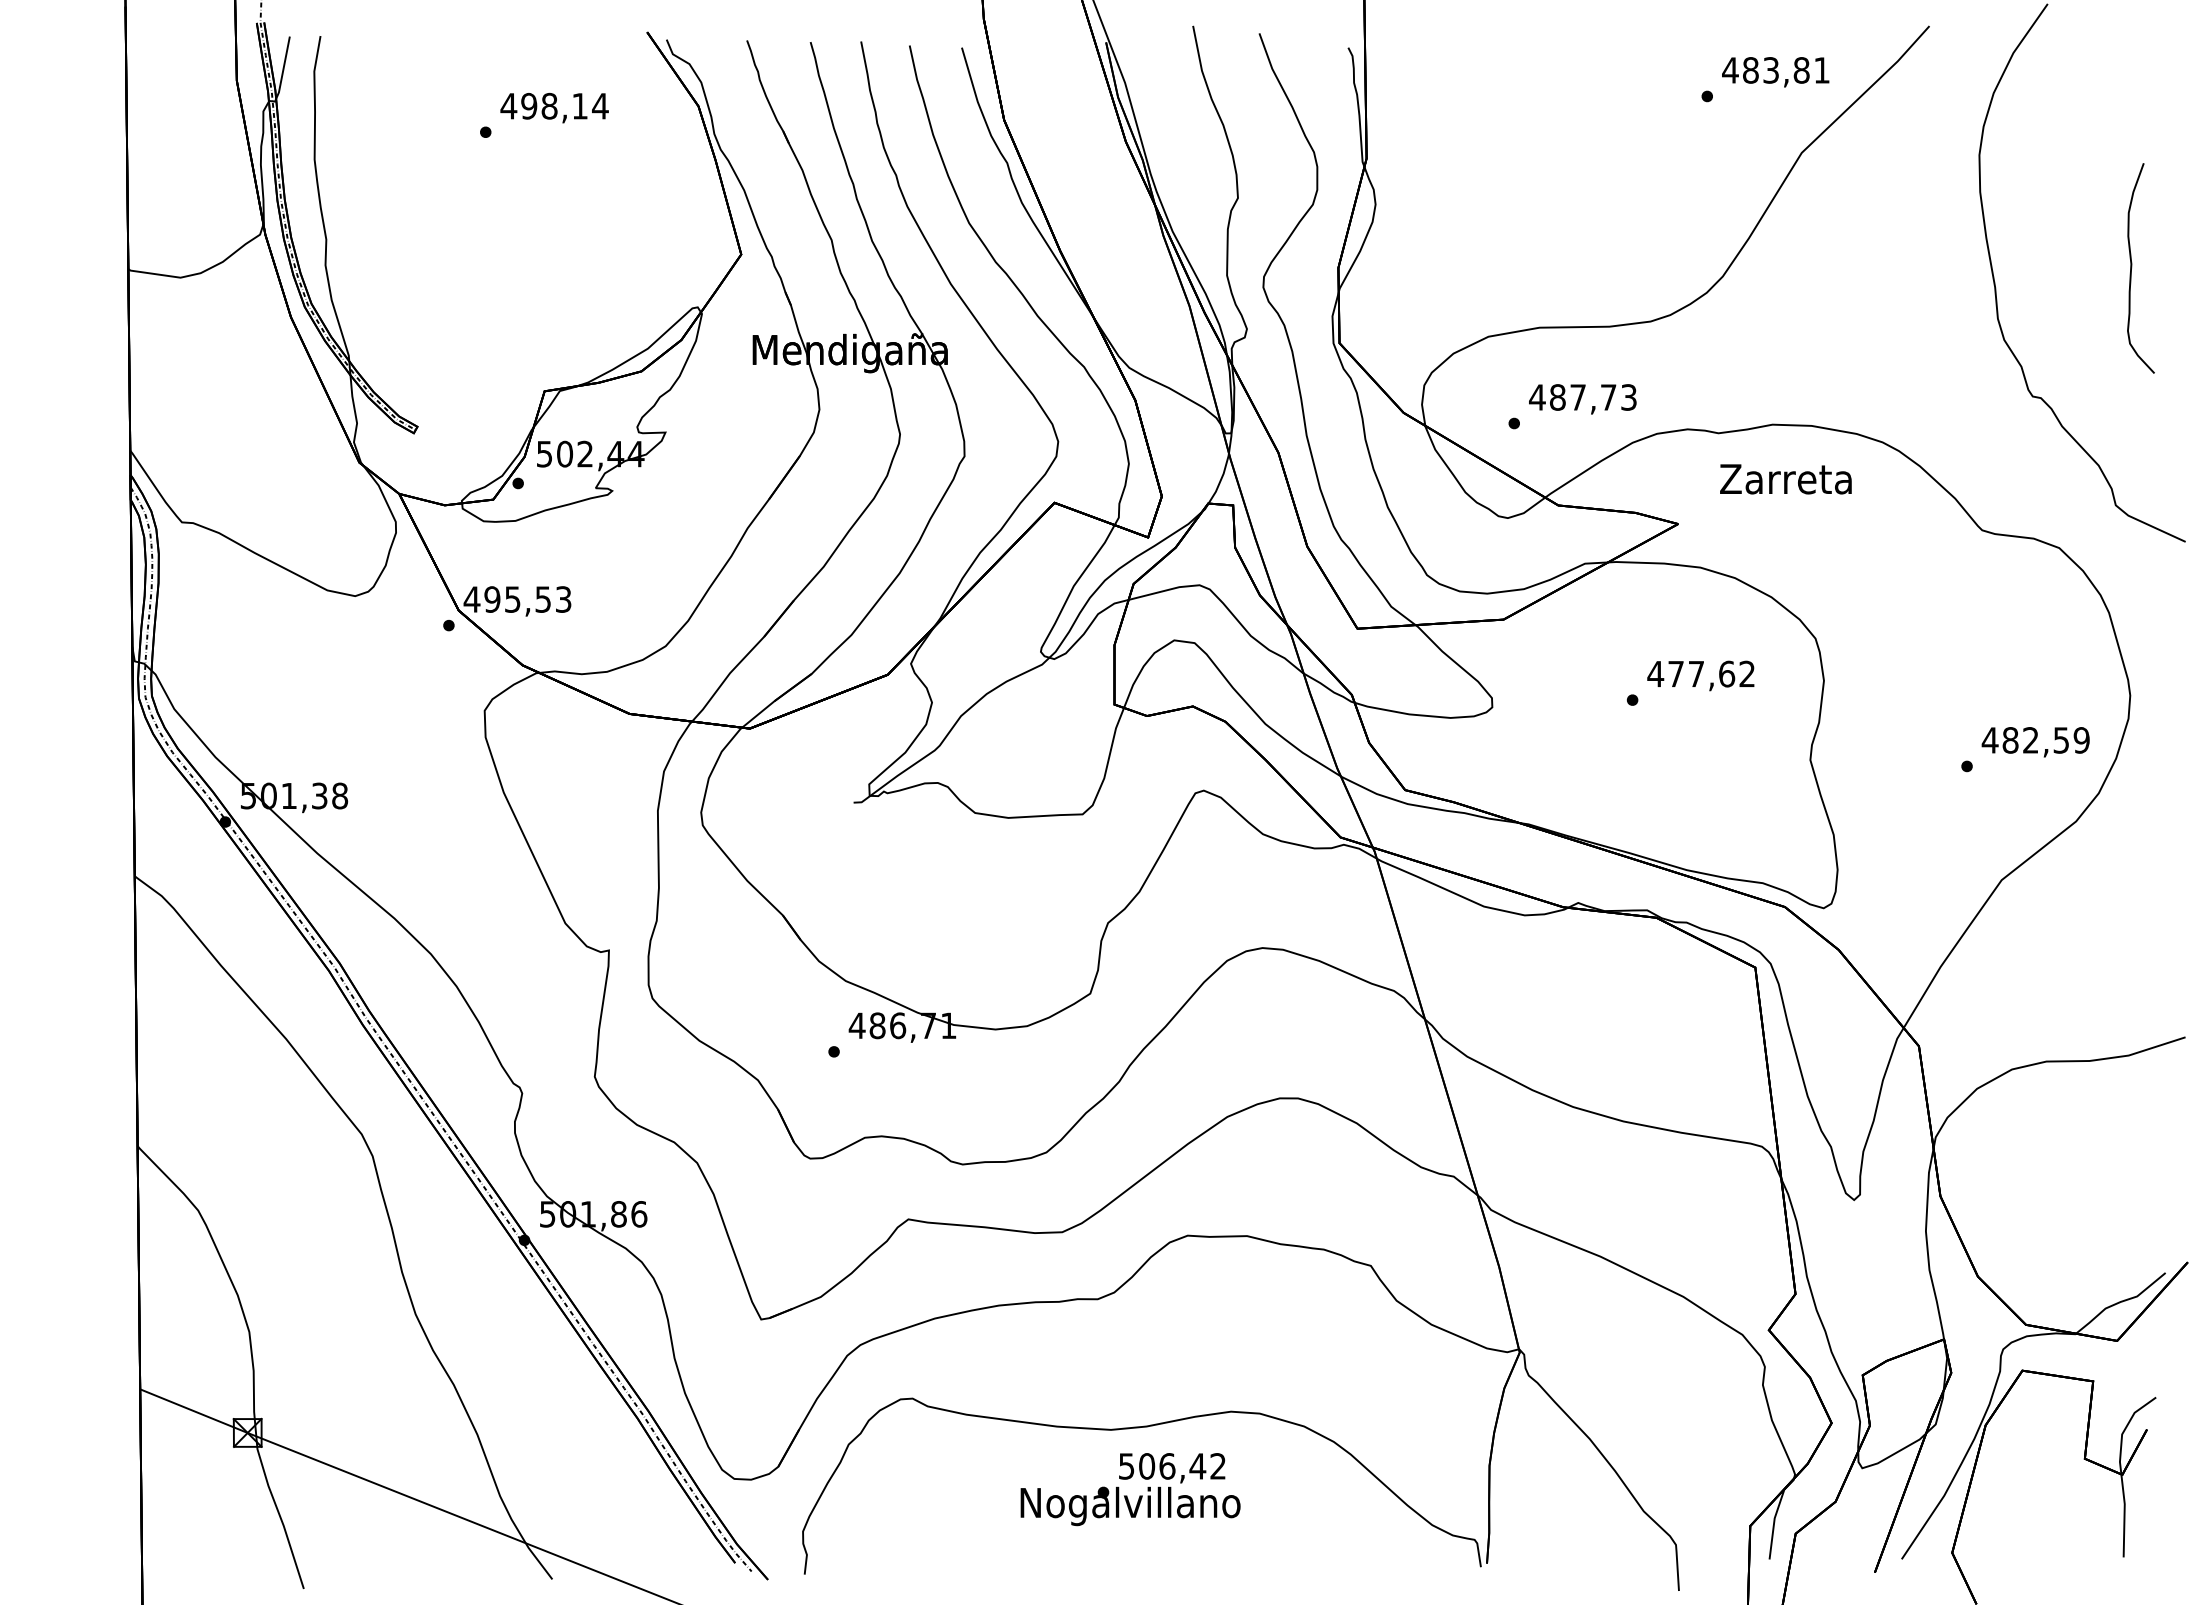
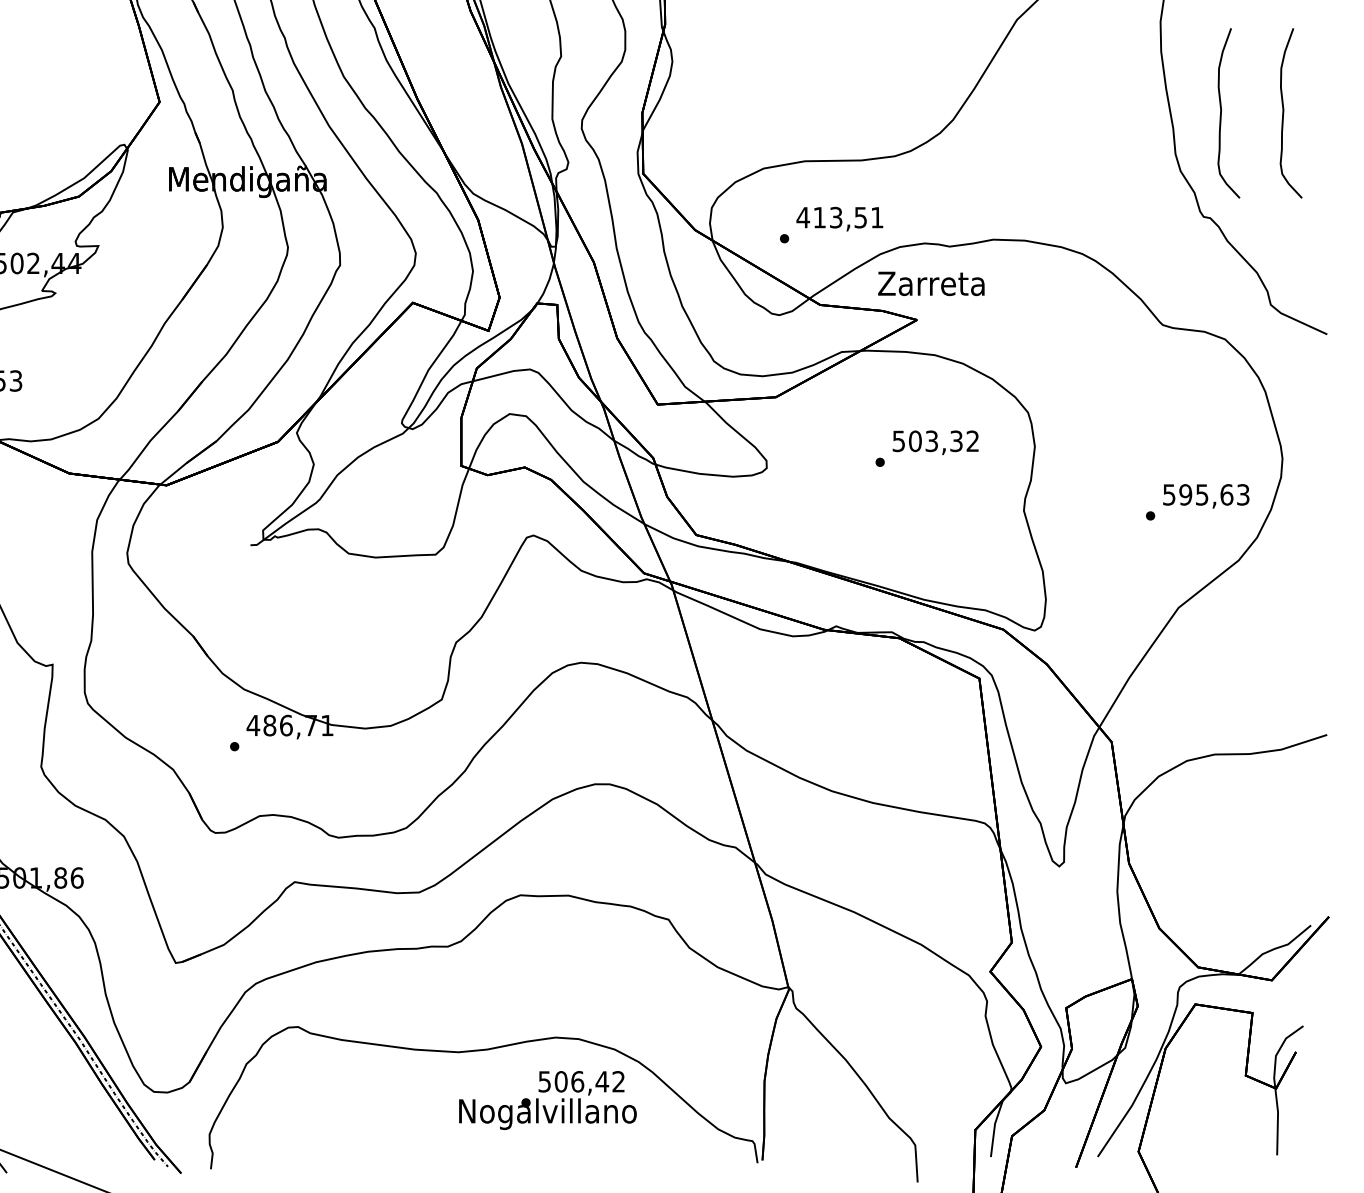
curve: (2055, 267) -> (1222, 112), added
text: (1593, 397) -> (848, 217), 487,73 -> 413,51
text: (1785, 479) -> (931, 283), moved
text: (1691, 673) -> (927, 440), 477,62 -> 503,32
text: (2035, 740) -> (1205, 494), 482,59 -> 595,63
text: (1130, 1489) -> (547, 1100), moved

